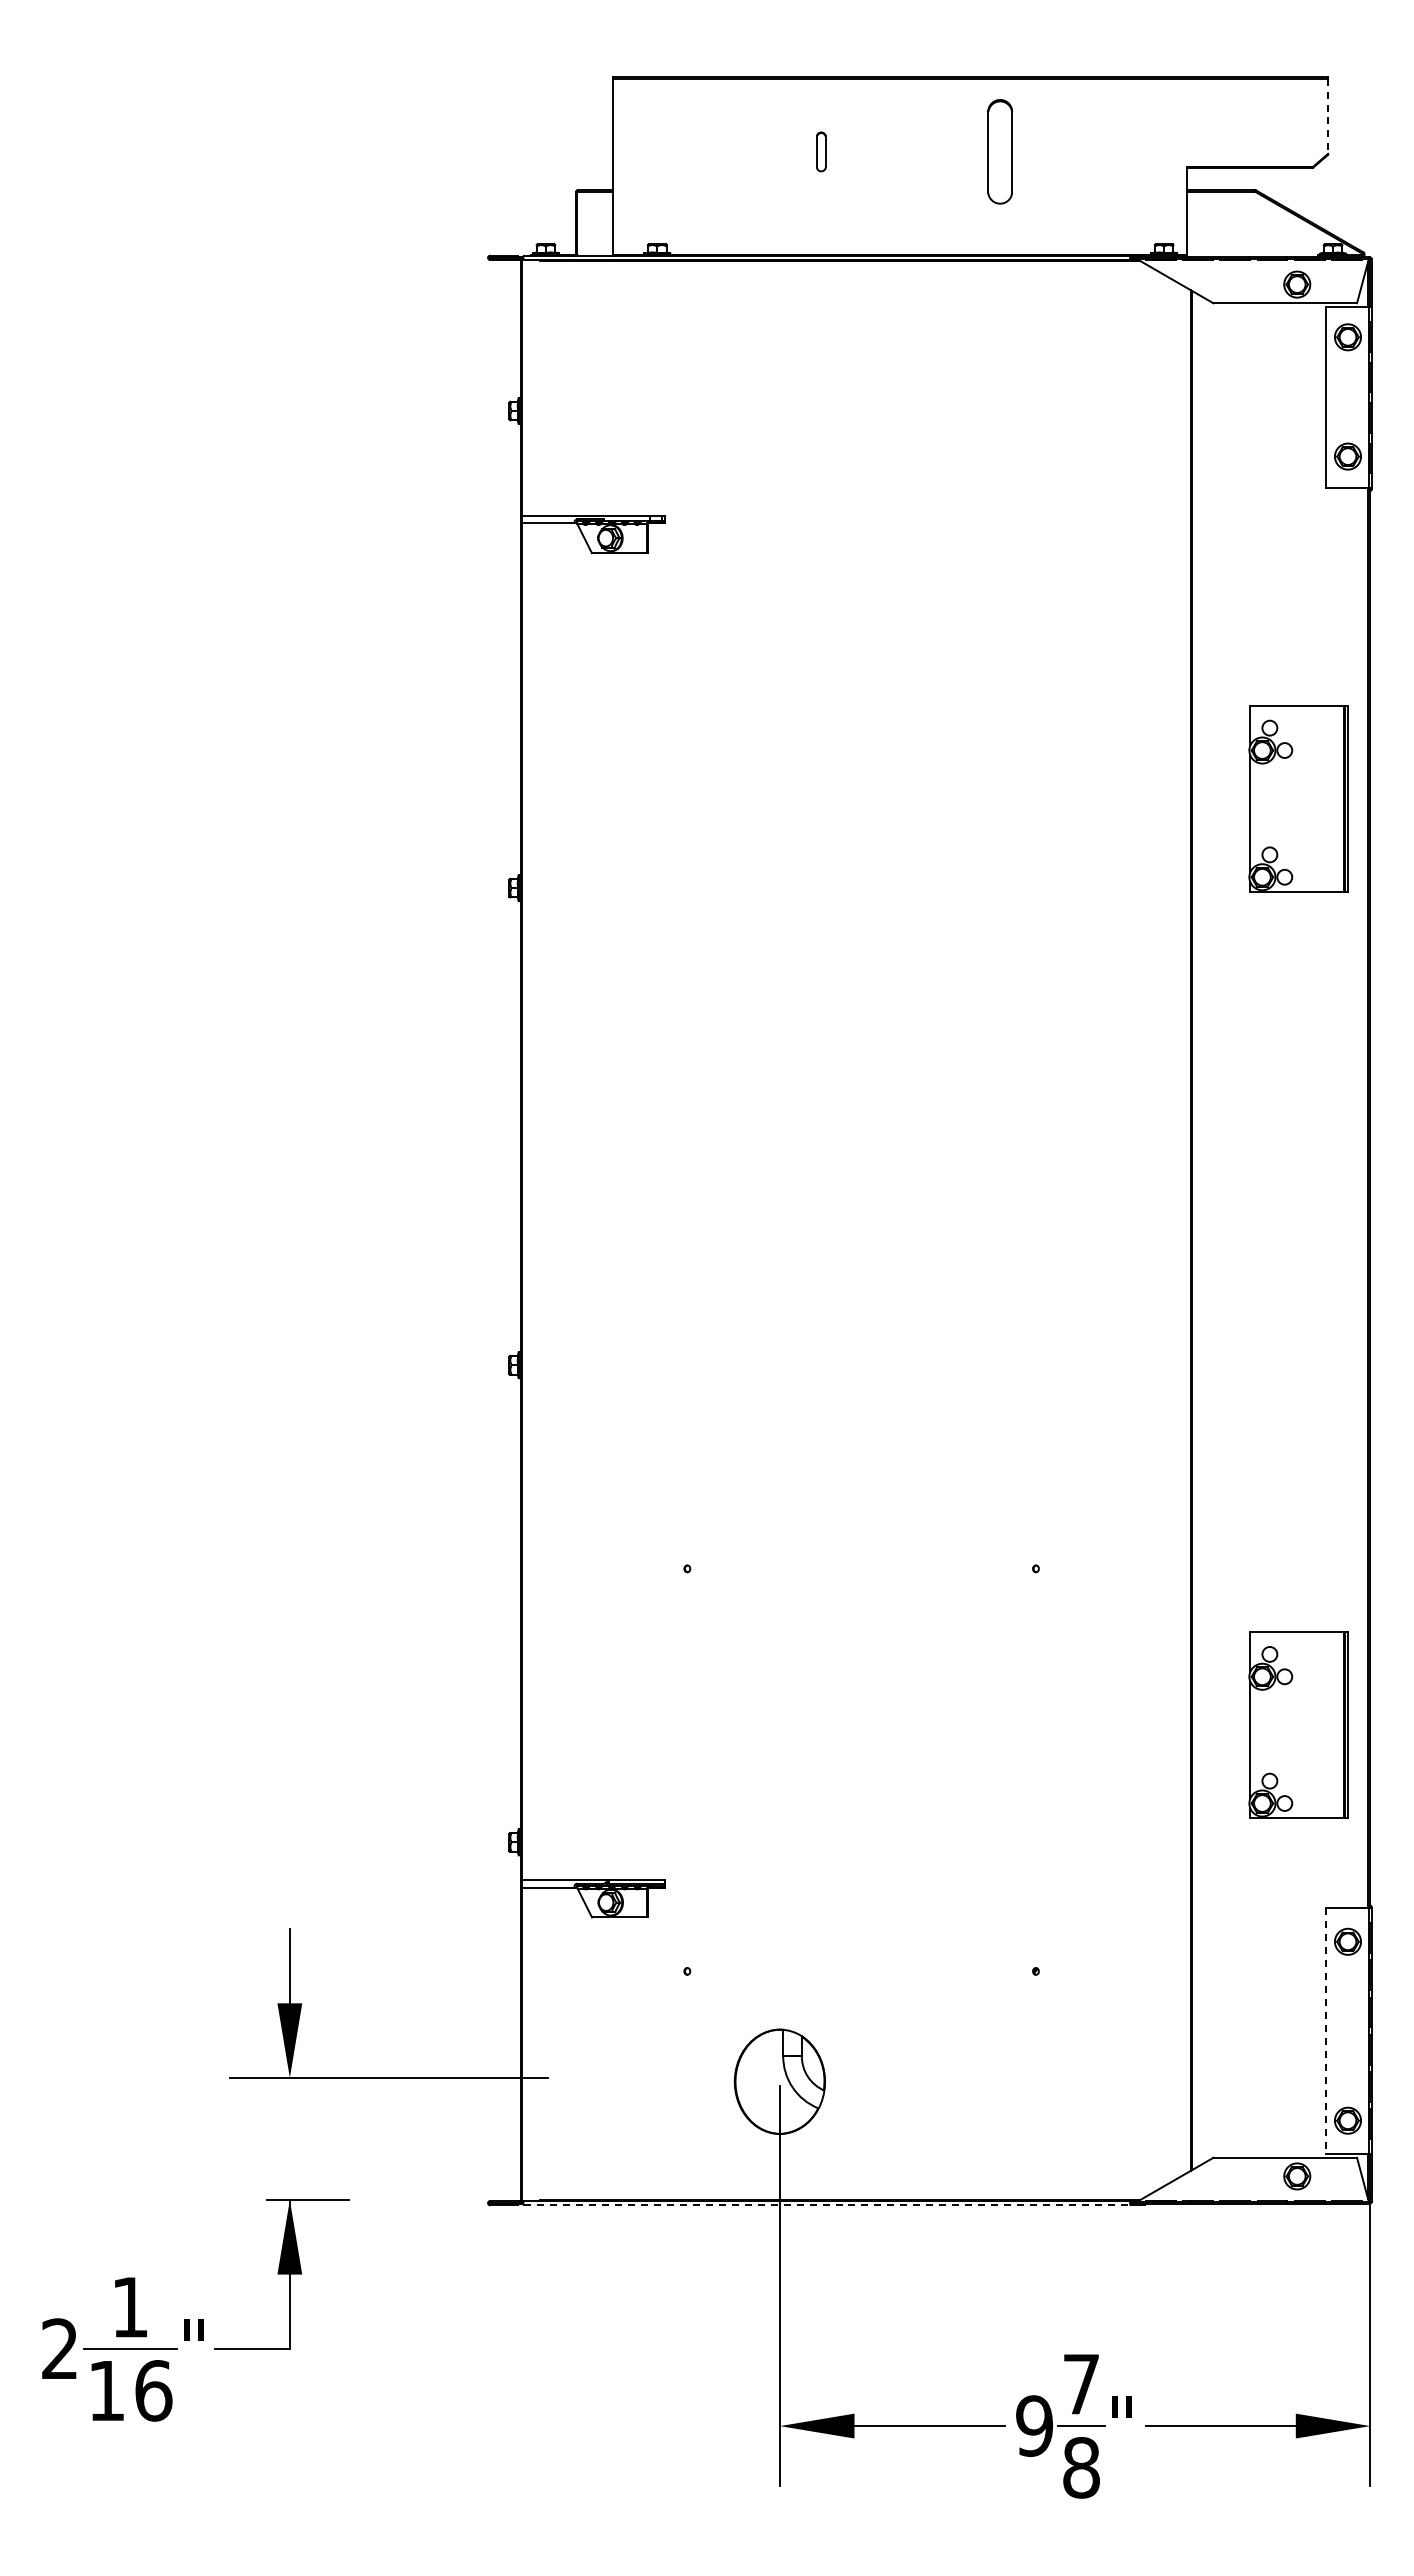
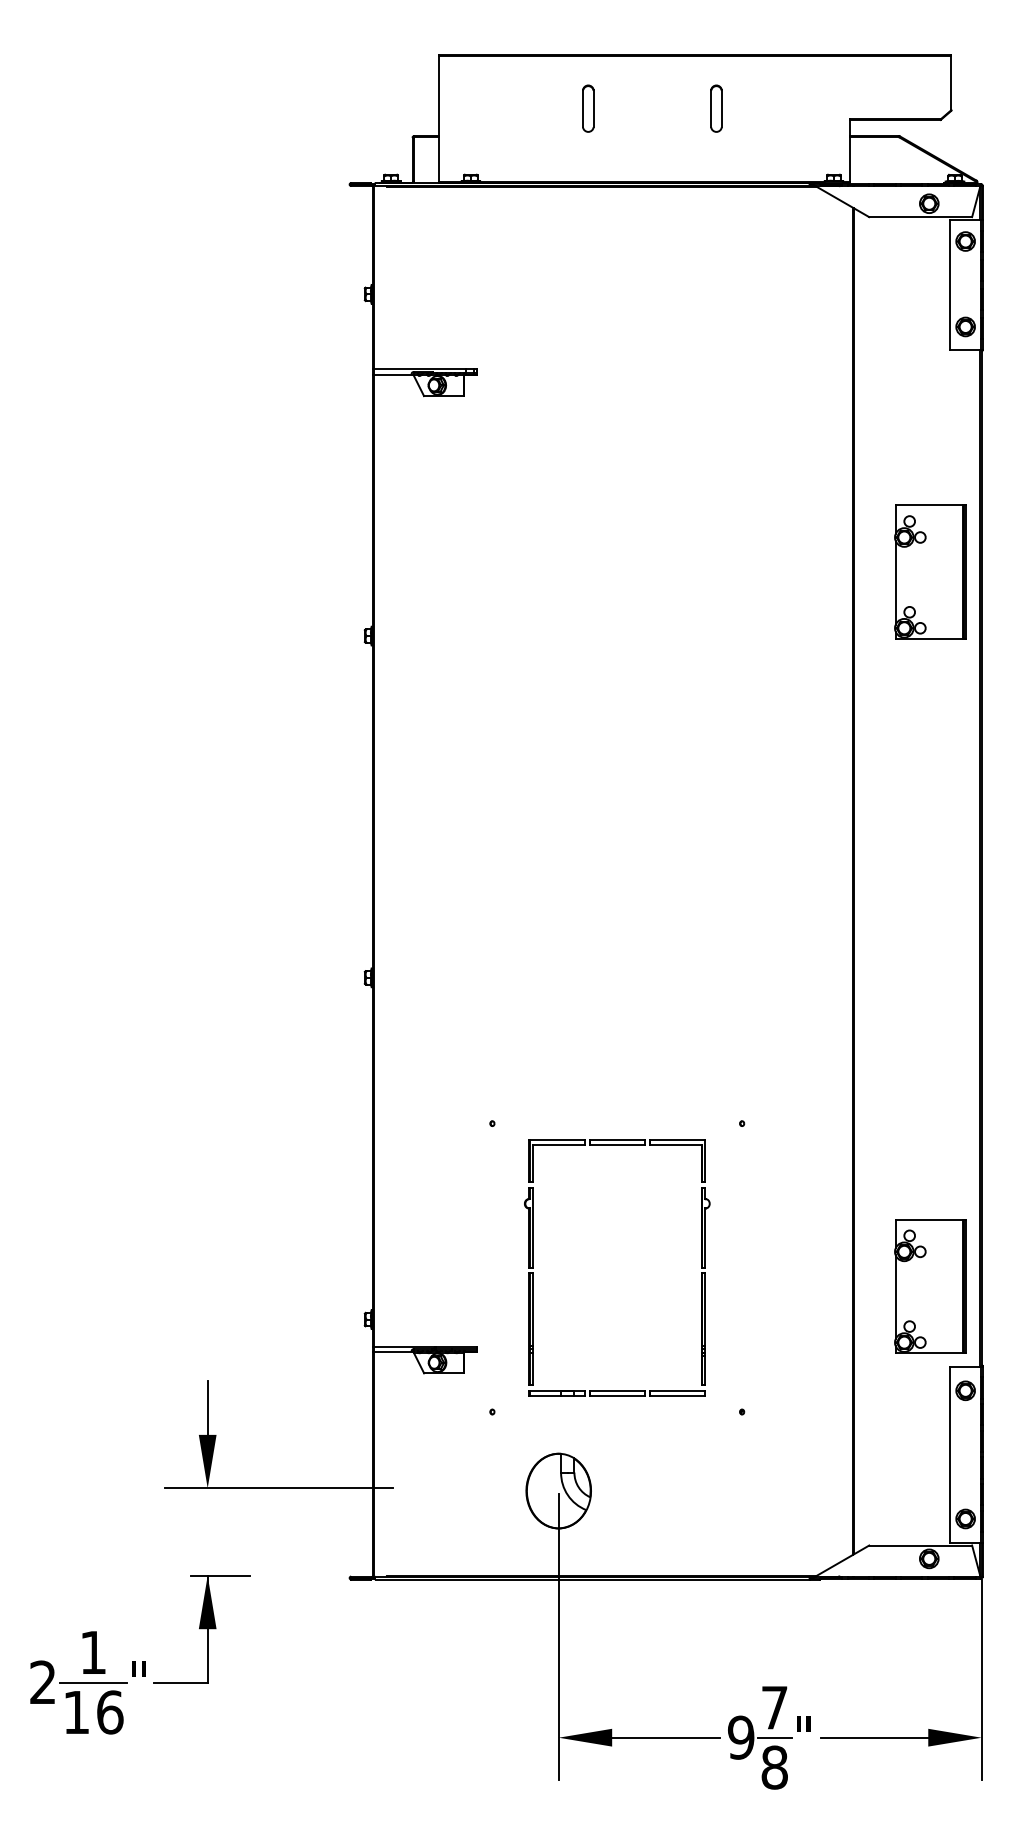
line: (1328, 116) -> (951, 83), dashed -> solid
part: (821, 151) -> (588, 108), size x1.67
part: (999, 151) -> (716, 108), size x0.62
part: (1298, 1724) -> (930, 1286), moved
part: (744, 1769) -> (533, 1267), added
line: (1325, 2031) -> (949, 1455), dashed -> solid
line: (828, 2205) -> (593, 1579), dashed -> solid

